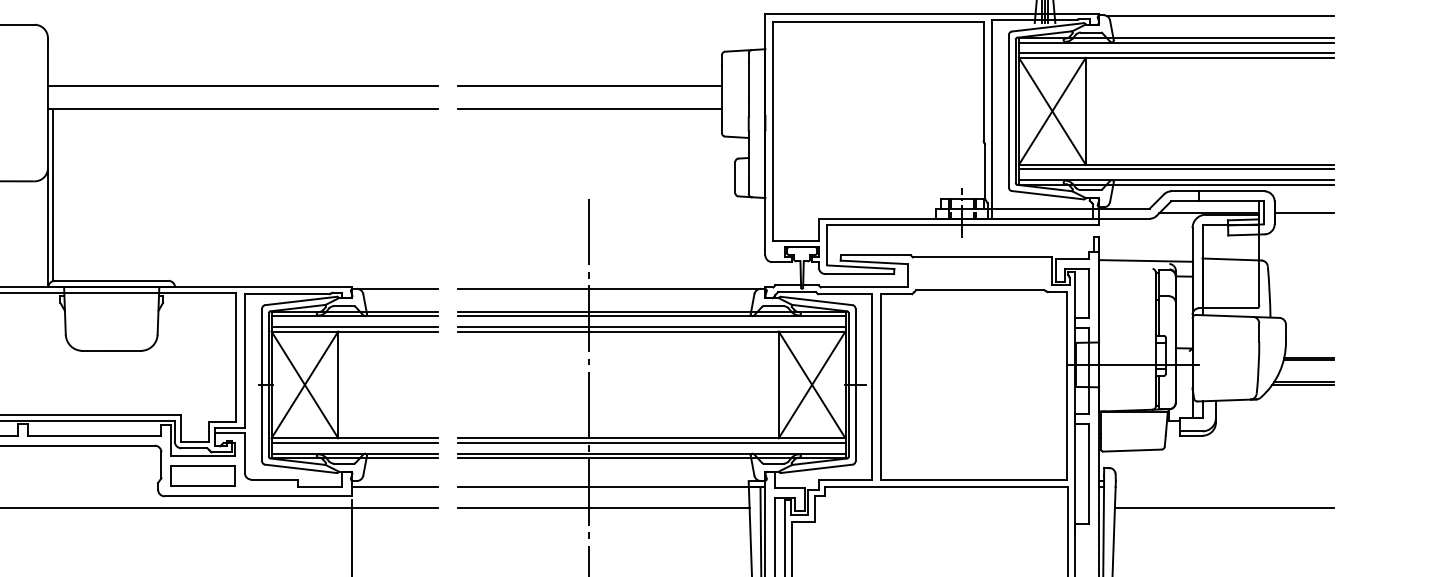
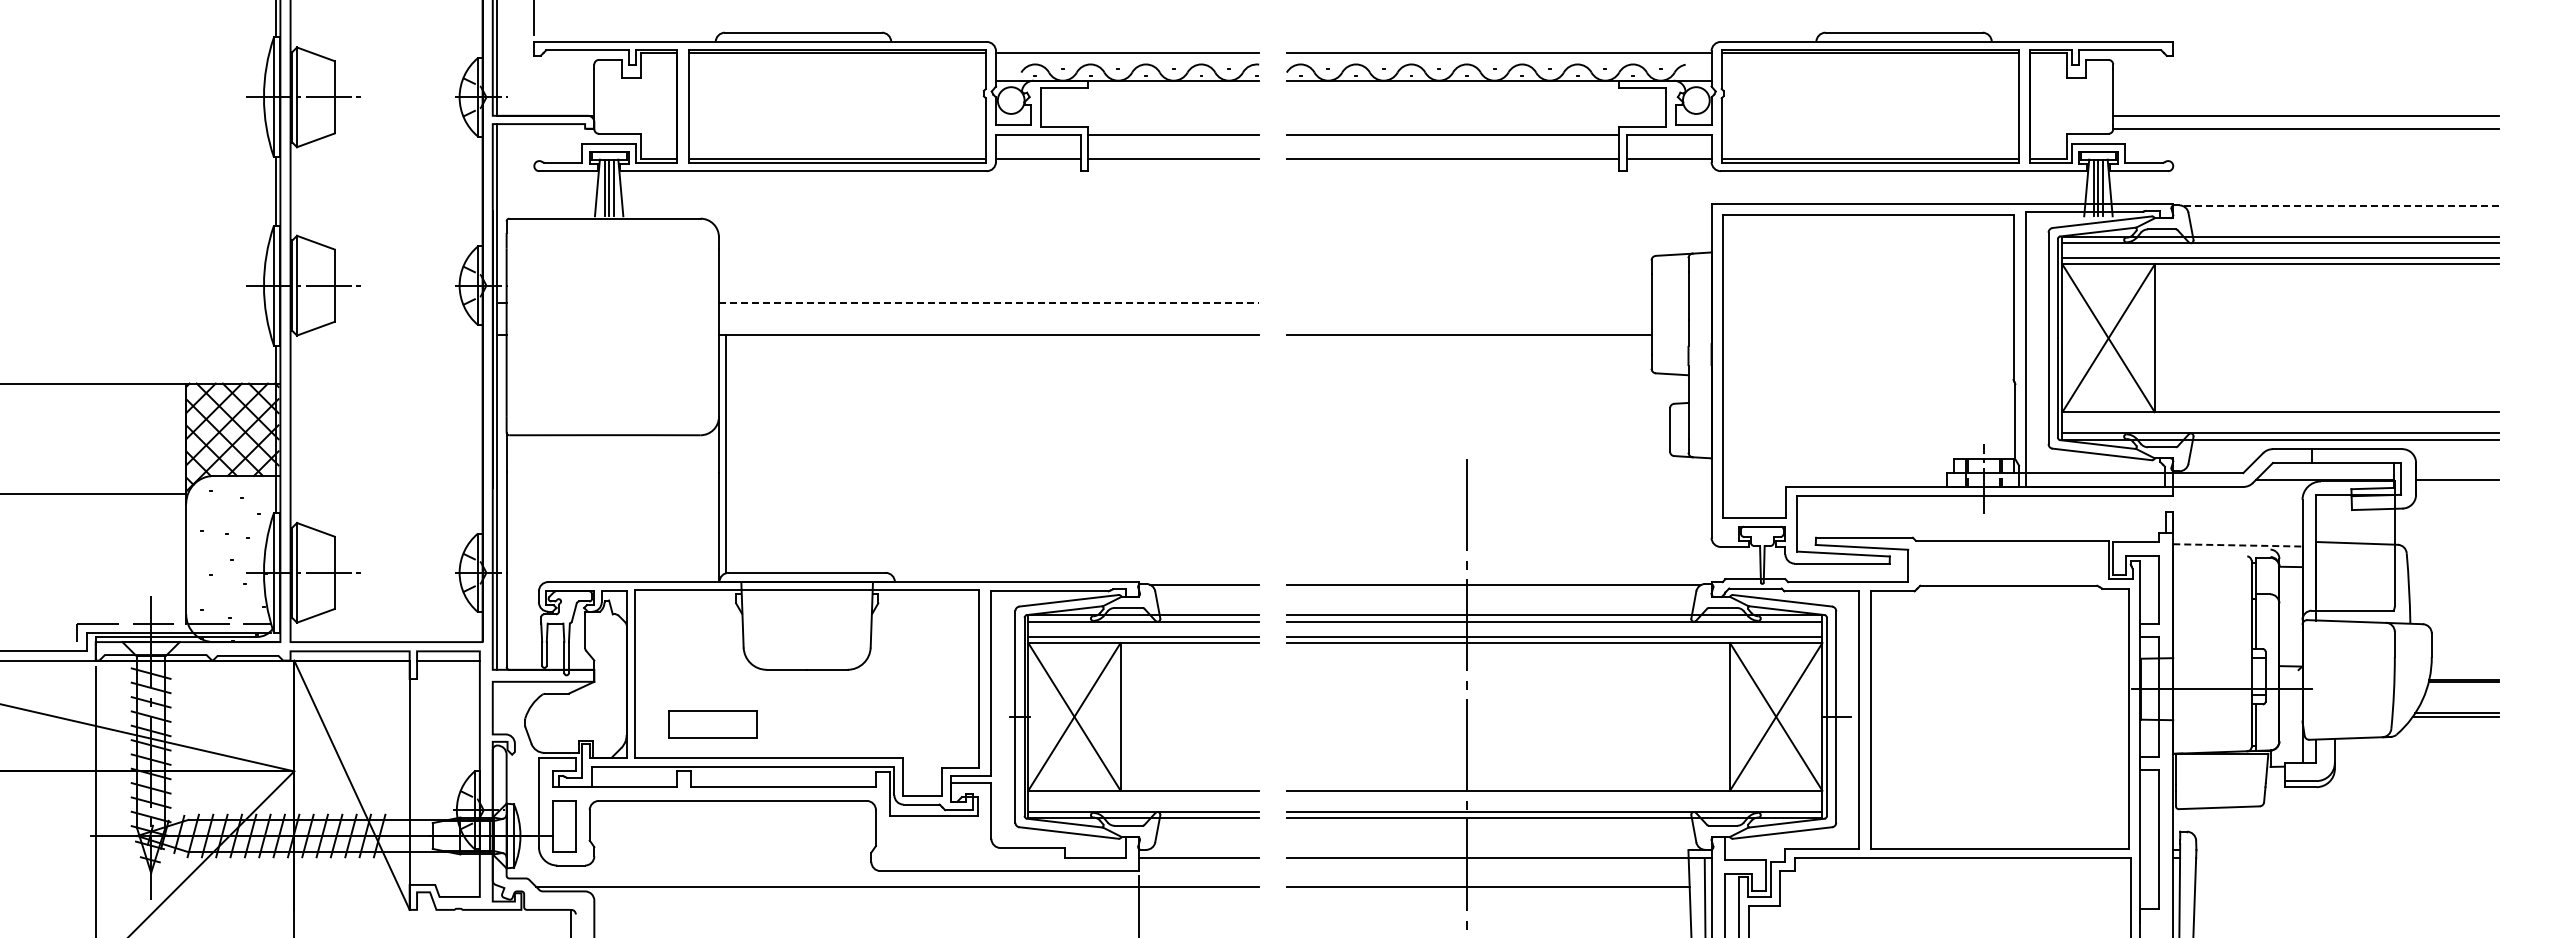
line: (1220, 16) -> (2341, 206), solid -> dashed
line: (243, 86) -> (989, 303), solid -> dashed
line: (589, 86) -> (1468, 303), removed
line: (1176, 169) -> (2280, 418), removed
line: (1145, 261) -> (2237, 545), solid -> dashed
line: (354, 443) -> (1143, 797), removed
line: (651, 443) -> (1554, 797), removed
part: (203, 476) -> (712, 724), moved
line: (1224, 507) -> (2346, 886), removed

